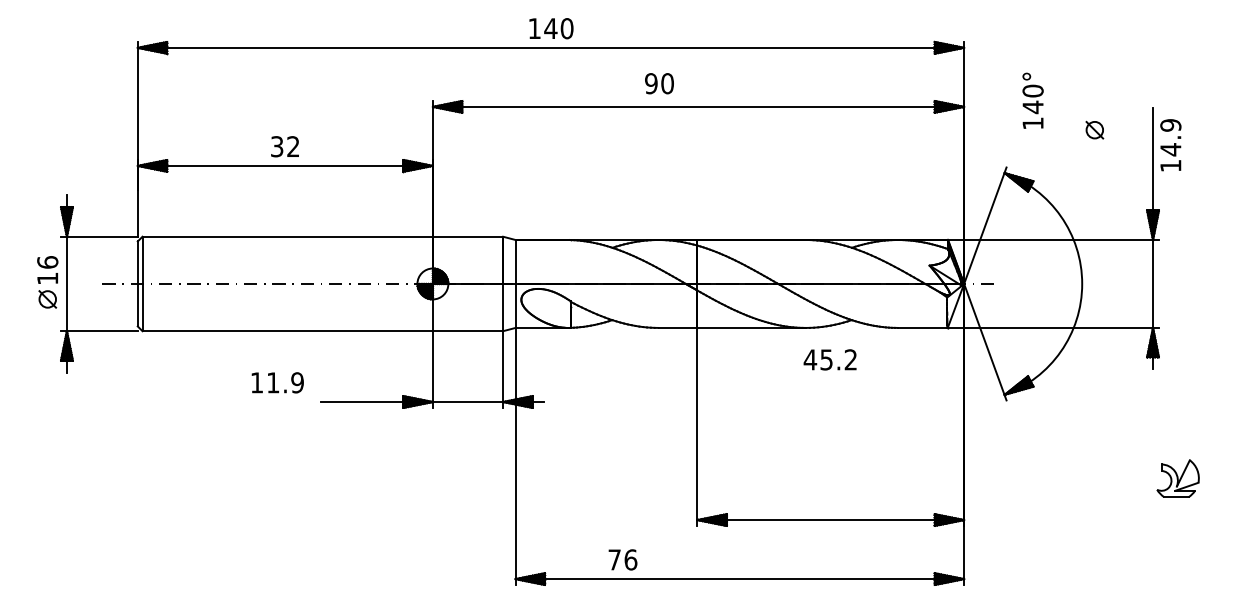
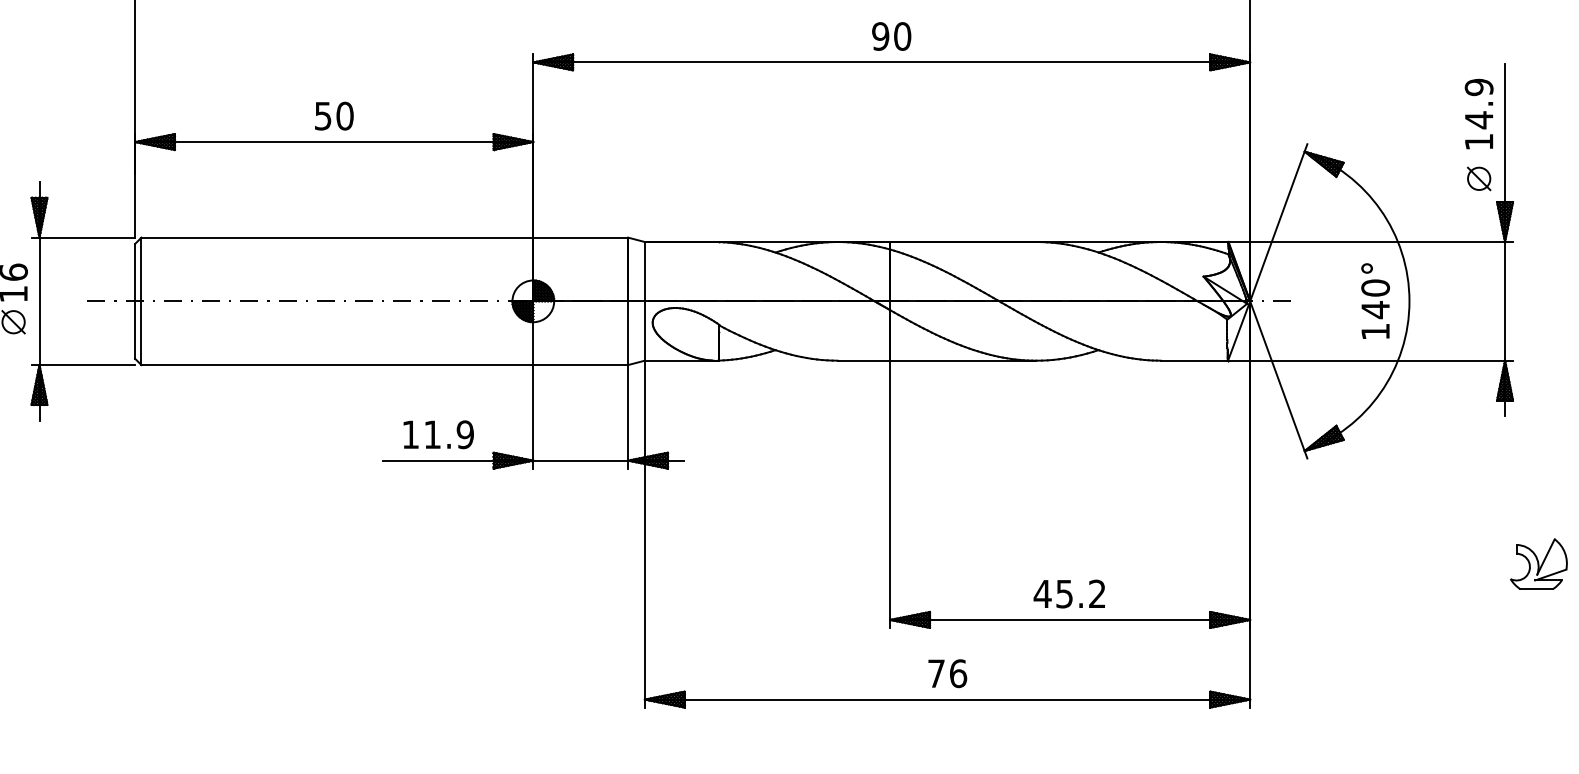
text: (659, 83) -> (891, 36), moved
text: (1032, 100) -> (1374, 300), moved
part: (1094, 129) -> (1478, 177), moved
text: (1170, 145) -> (1478, 114), moved
text: (285, 146) -> (334, 115), 32 -> 50
text: (829, 359) -> (1068, 593), moved
text: (277, 382) -> (438, 434), moved
text: (622, 559) -> (947, 673), moved

